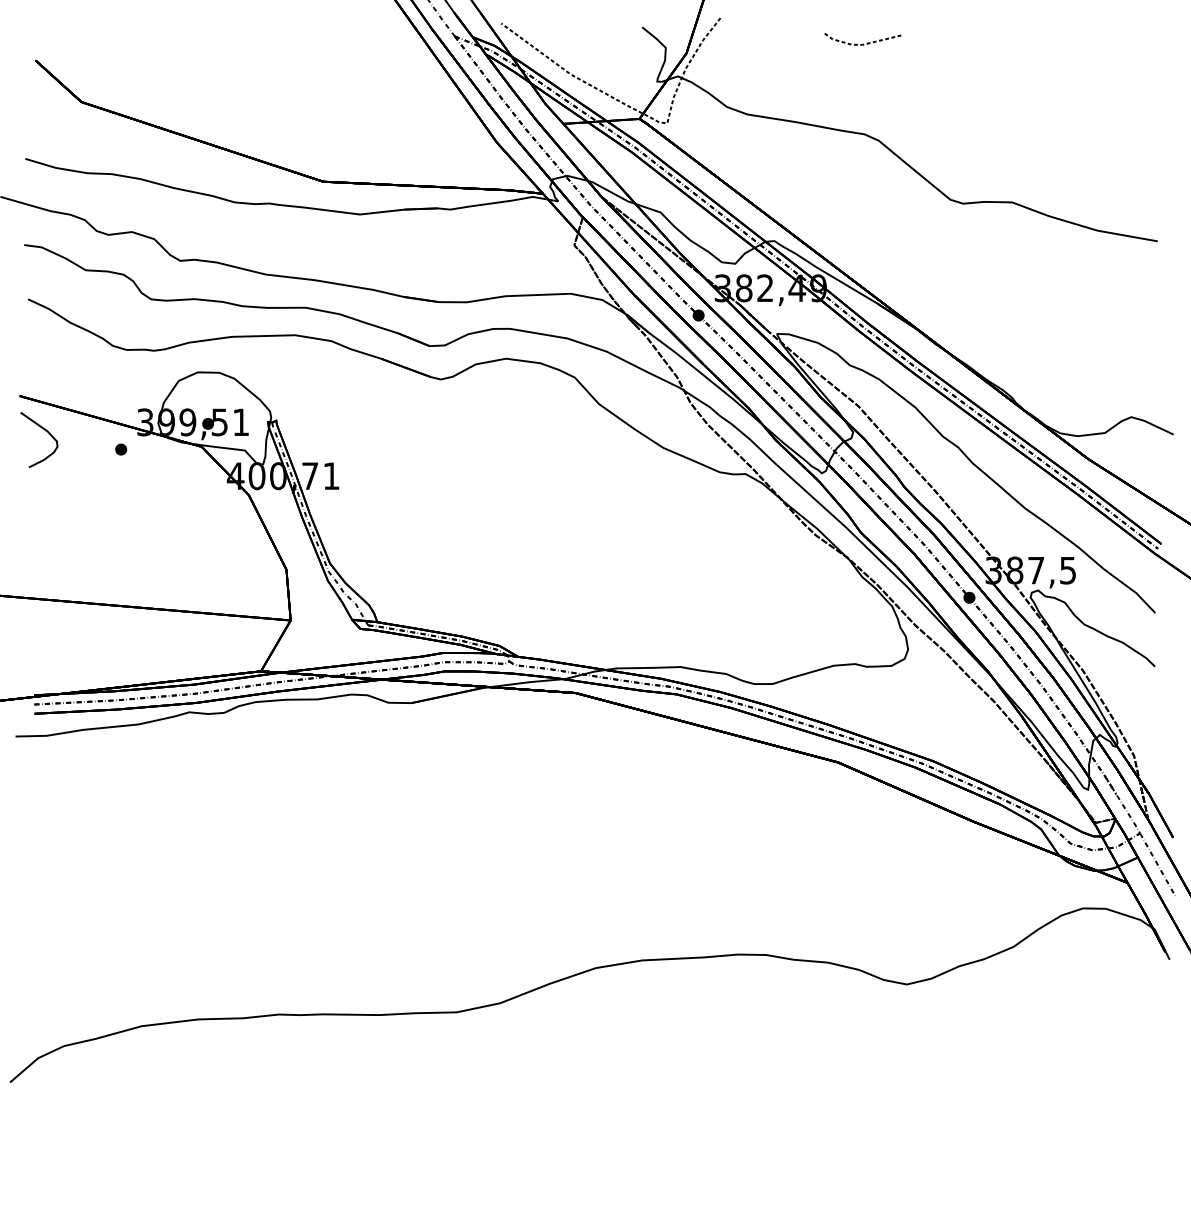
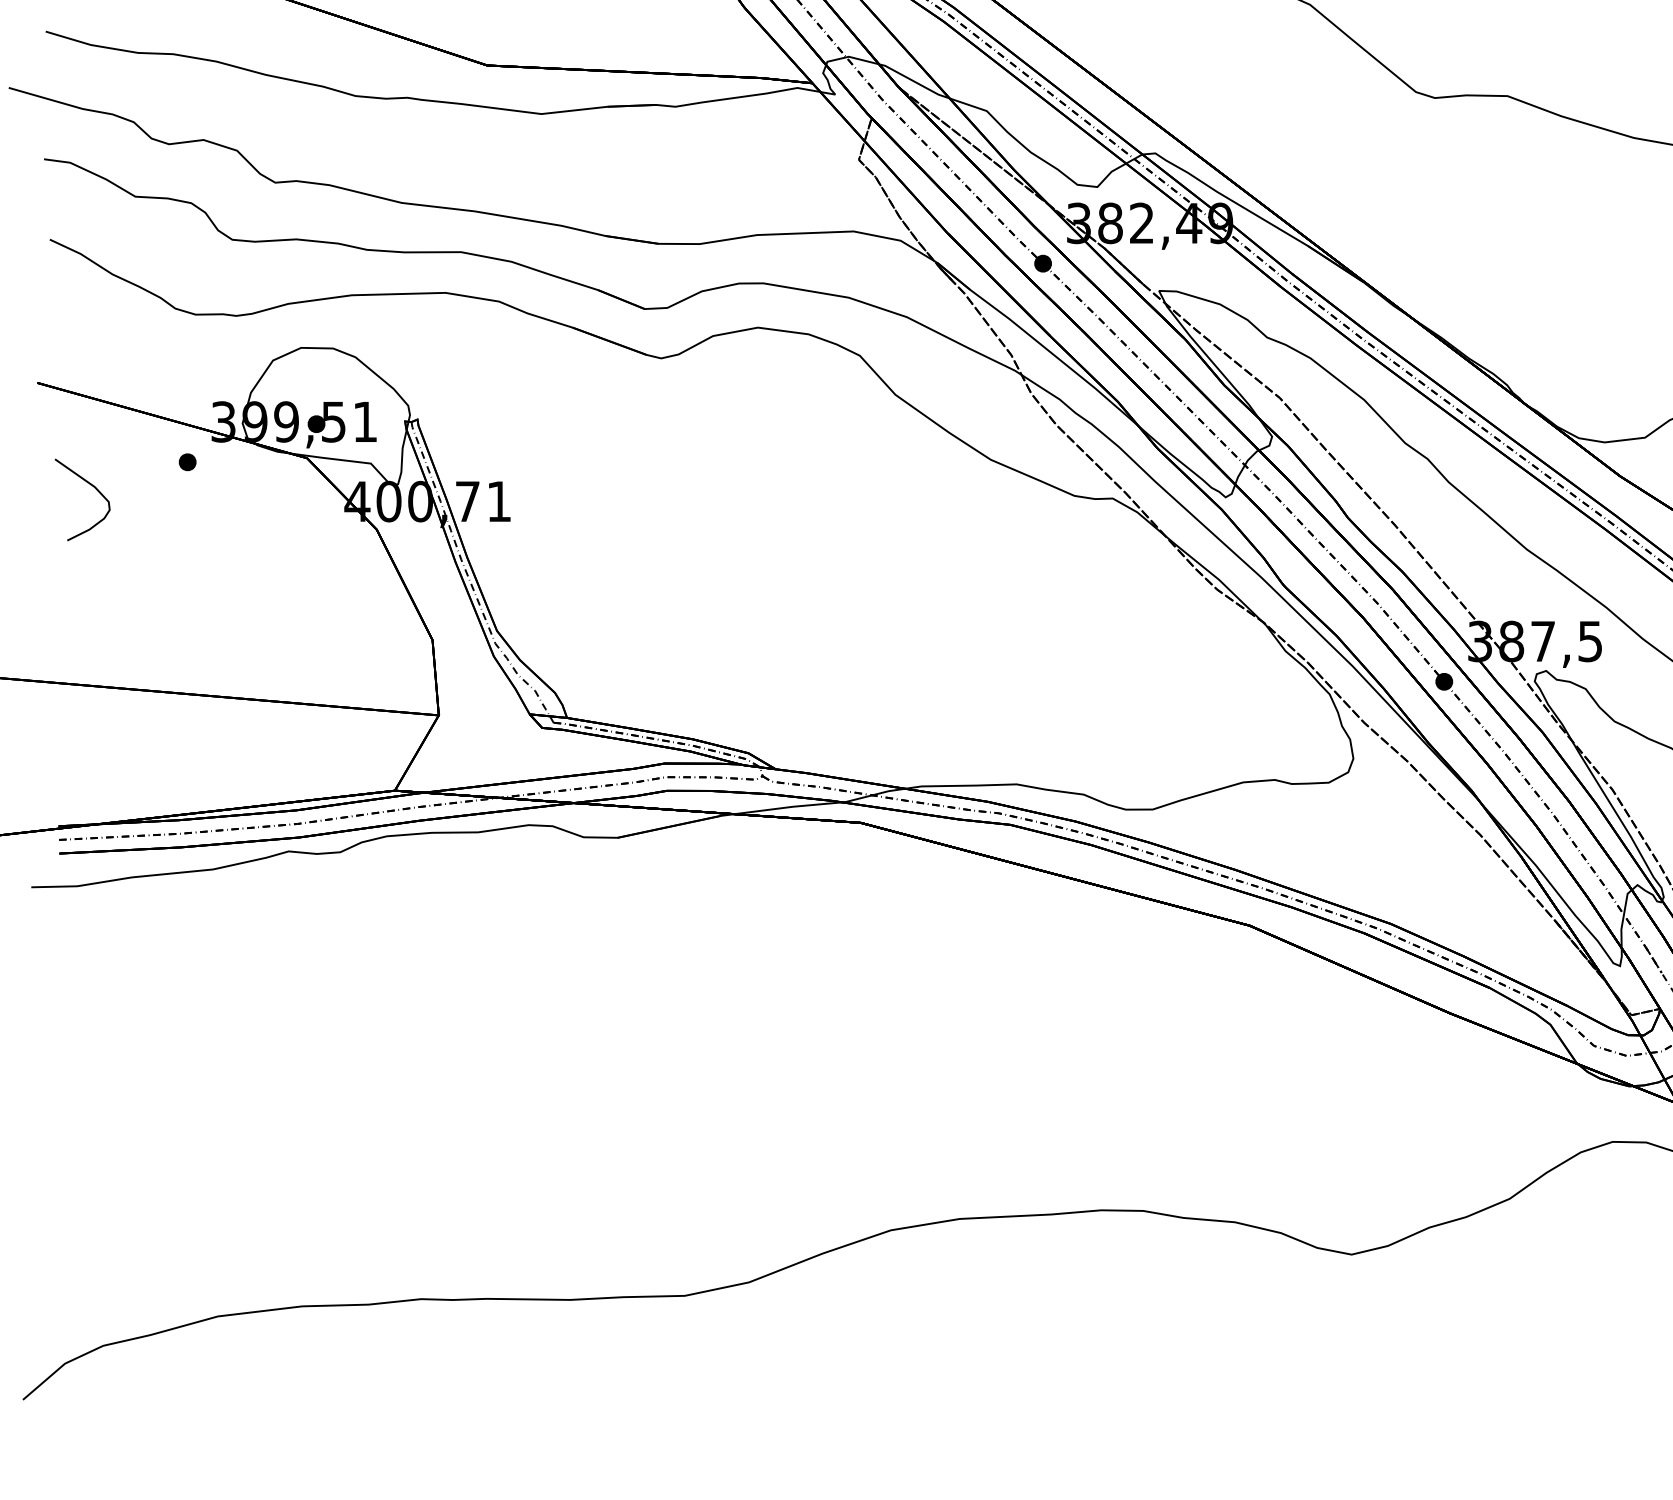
curve: (45, 431) -> (91, 487), moved

